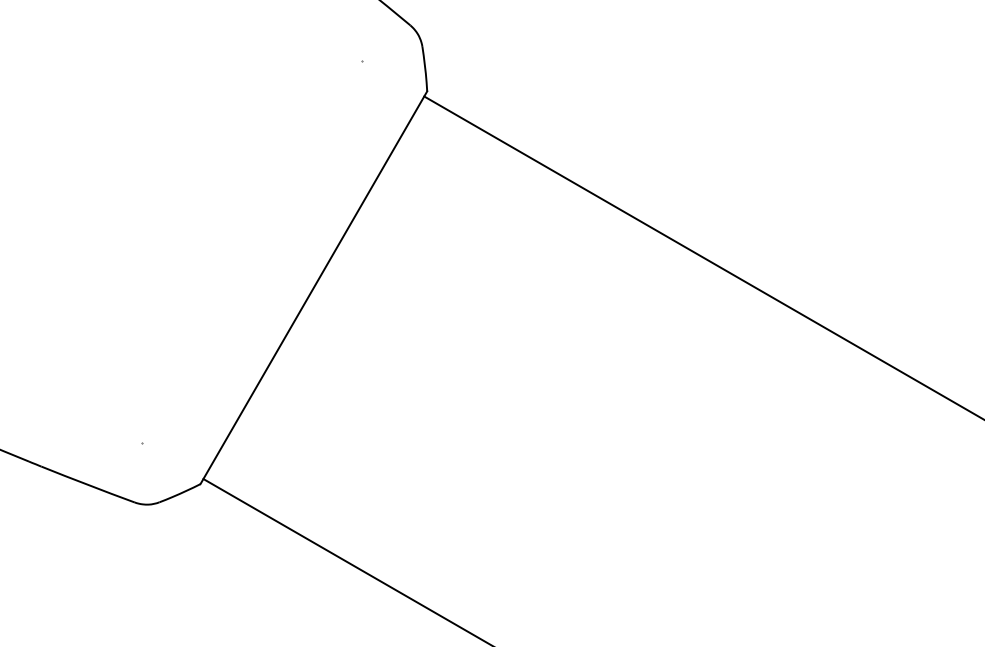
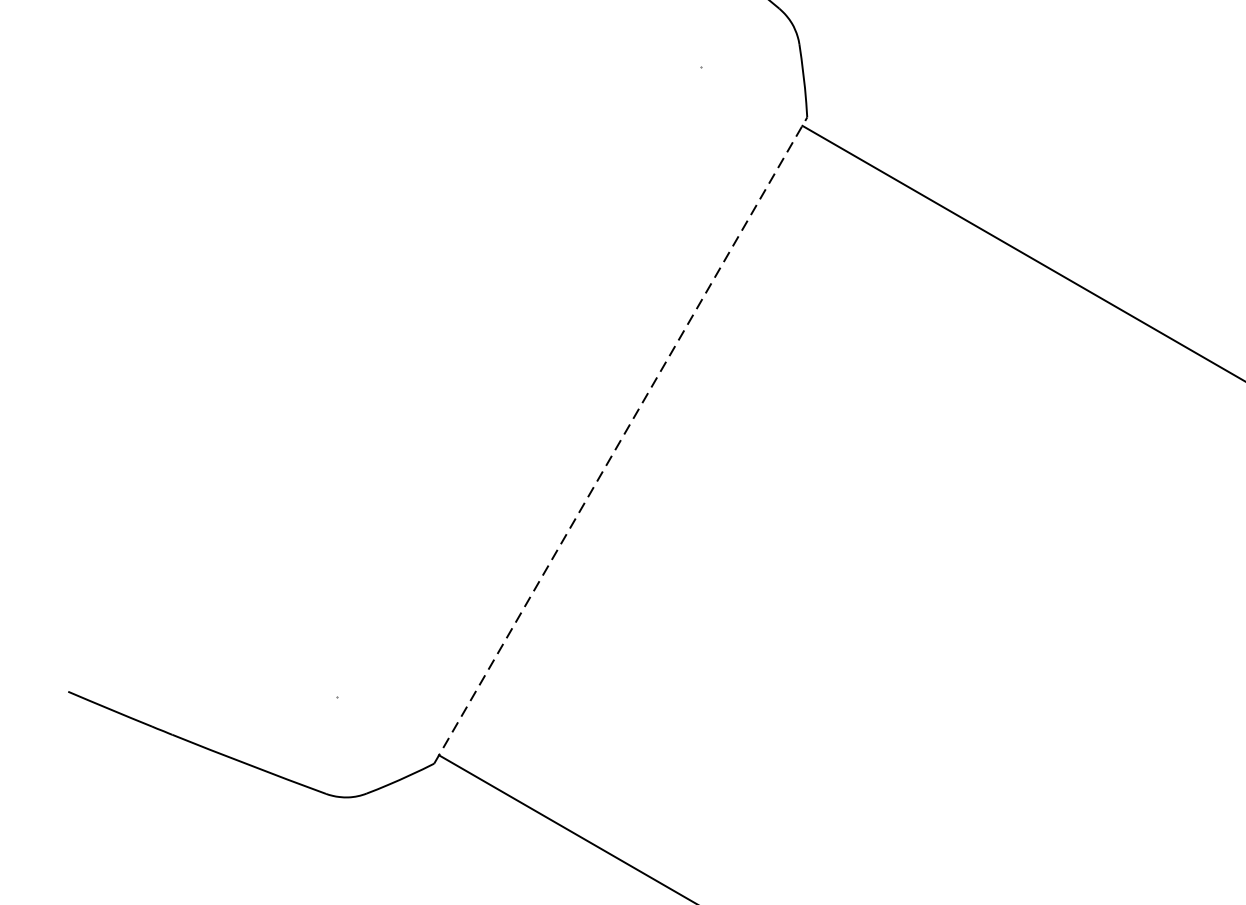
line: (313, 287) -> (620, 440), solid -> dashed

